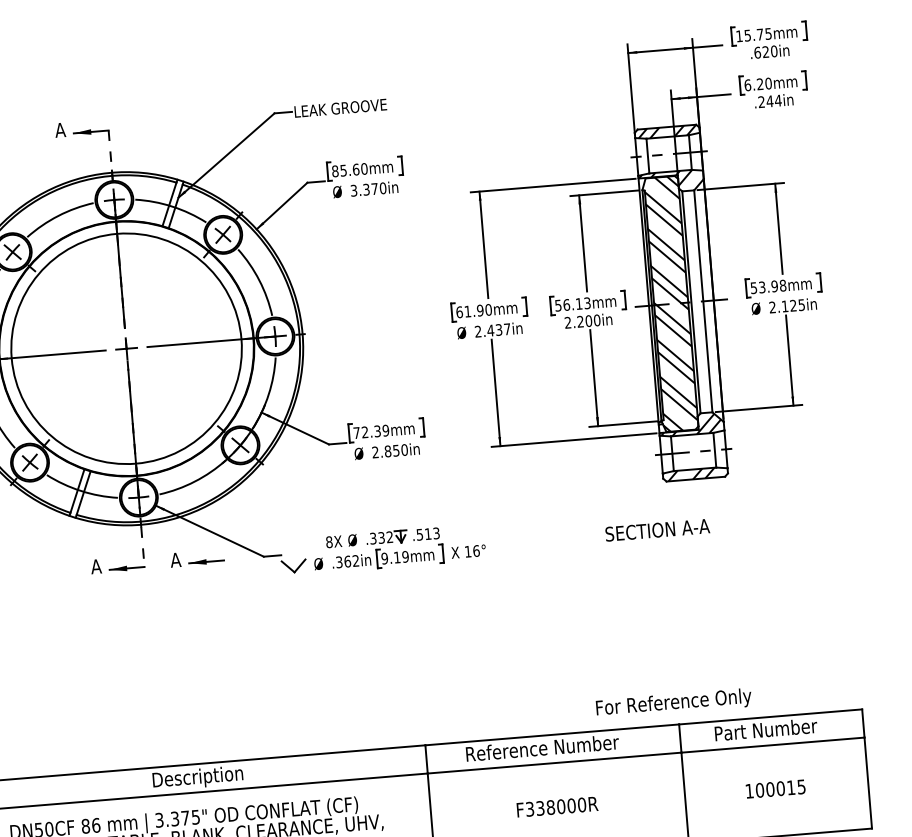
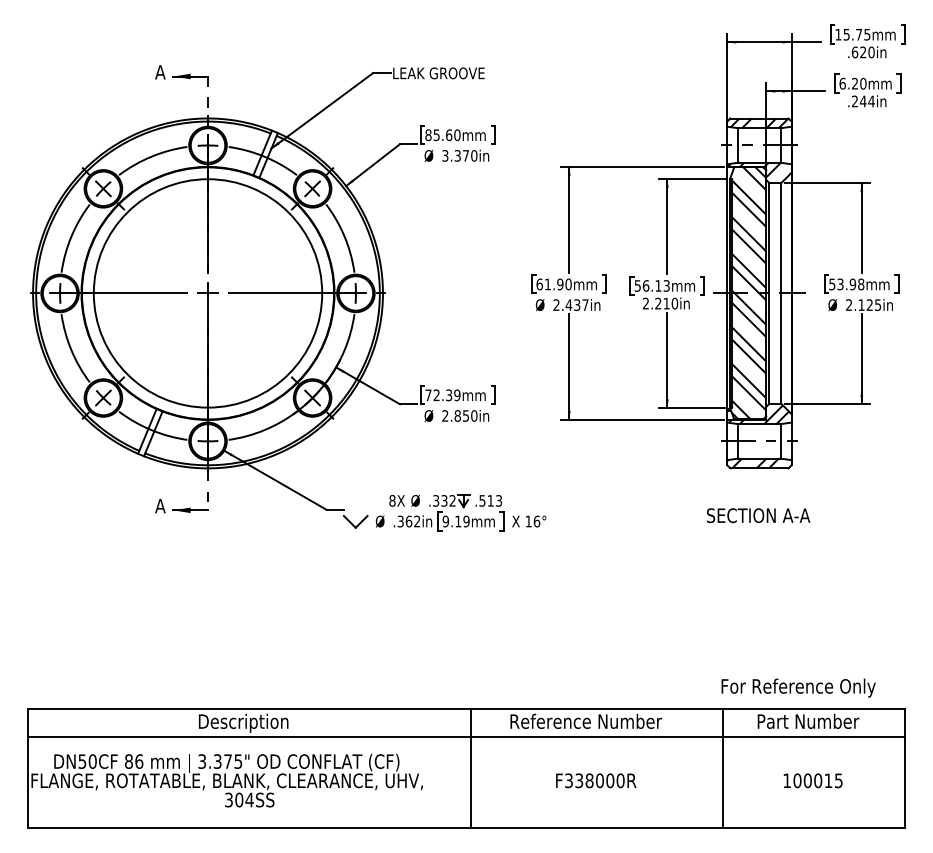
text: (588, 320) -> (666, 303), 2.200in -> 2.210in
text: (657, 530) -> (758, 515), moved
part: (197, 558) -> (260, 506), removed
text: (673, 702) -> (798, 687), moved

